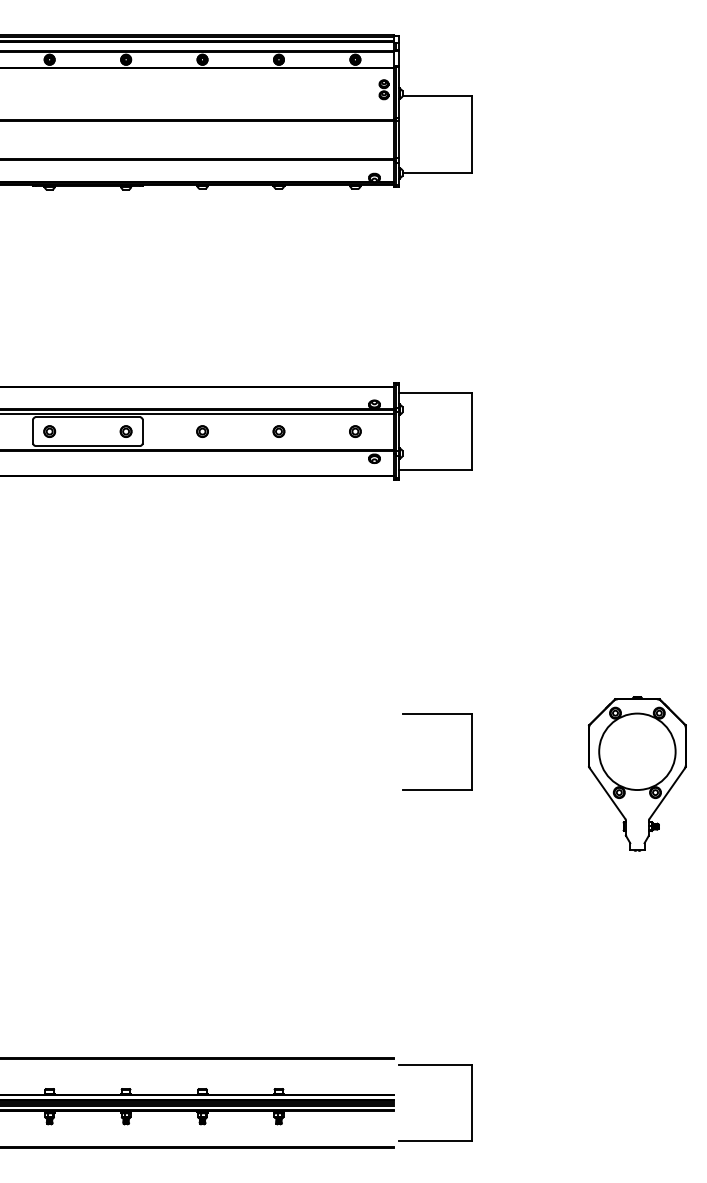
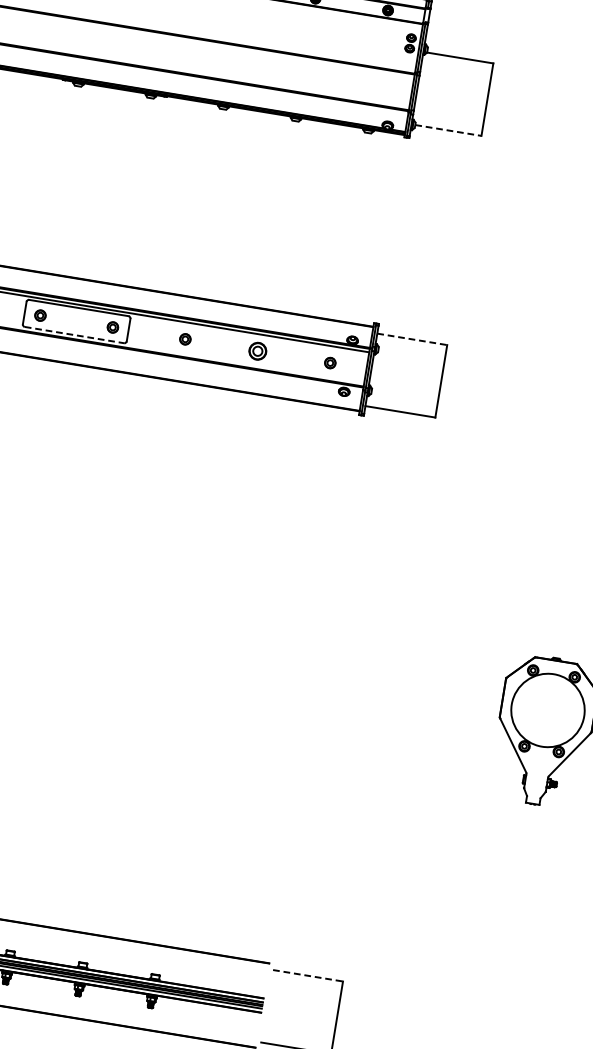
line: (437, 172) -> (448, 130), solid -> dashed
line: (435, 393) -> (412, 339), solid -> dashed
part: (278, 431) -> (257, 351), size x1.6
line: (88, 445) -> (75, 334), solid -> dashed
part: (471, 751) -> (390, 684), removed
line: (435, 1064) -> (308, 975), solid -> dashed

